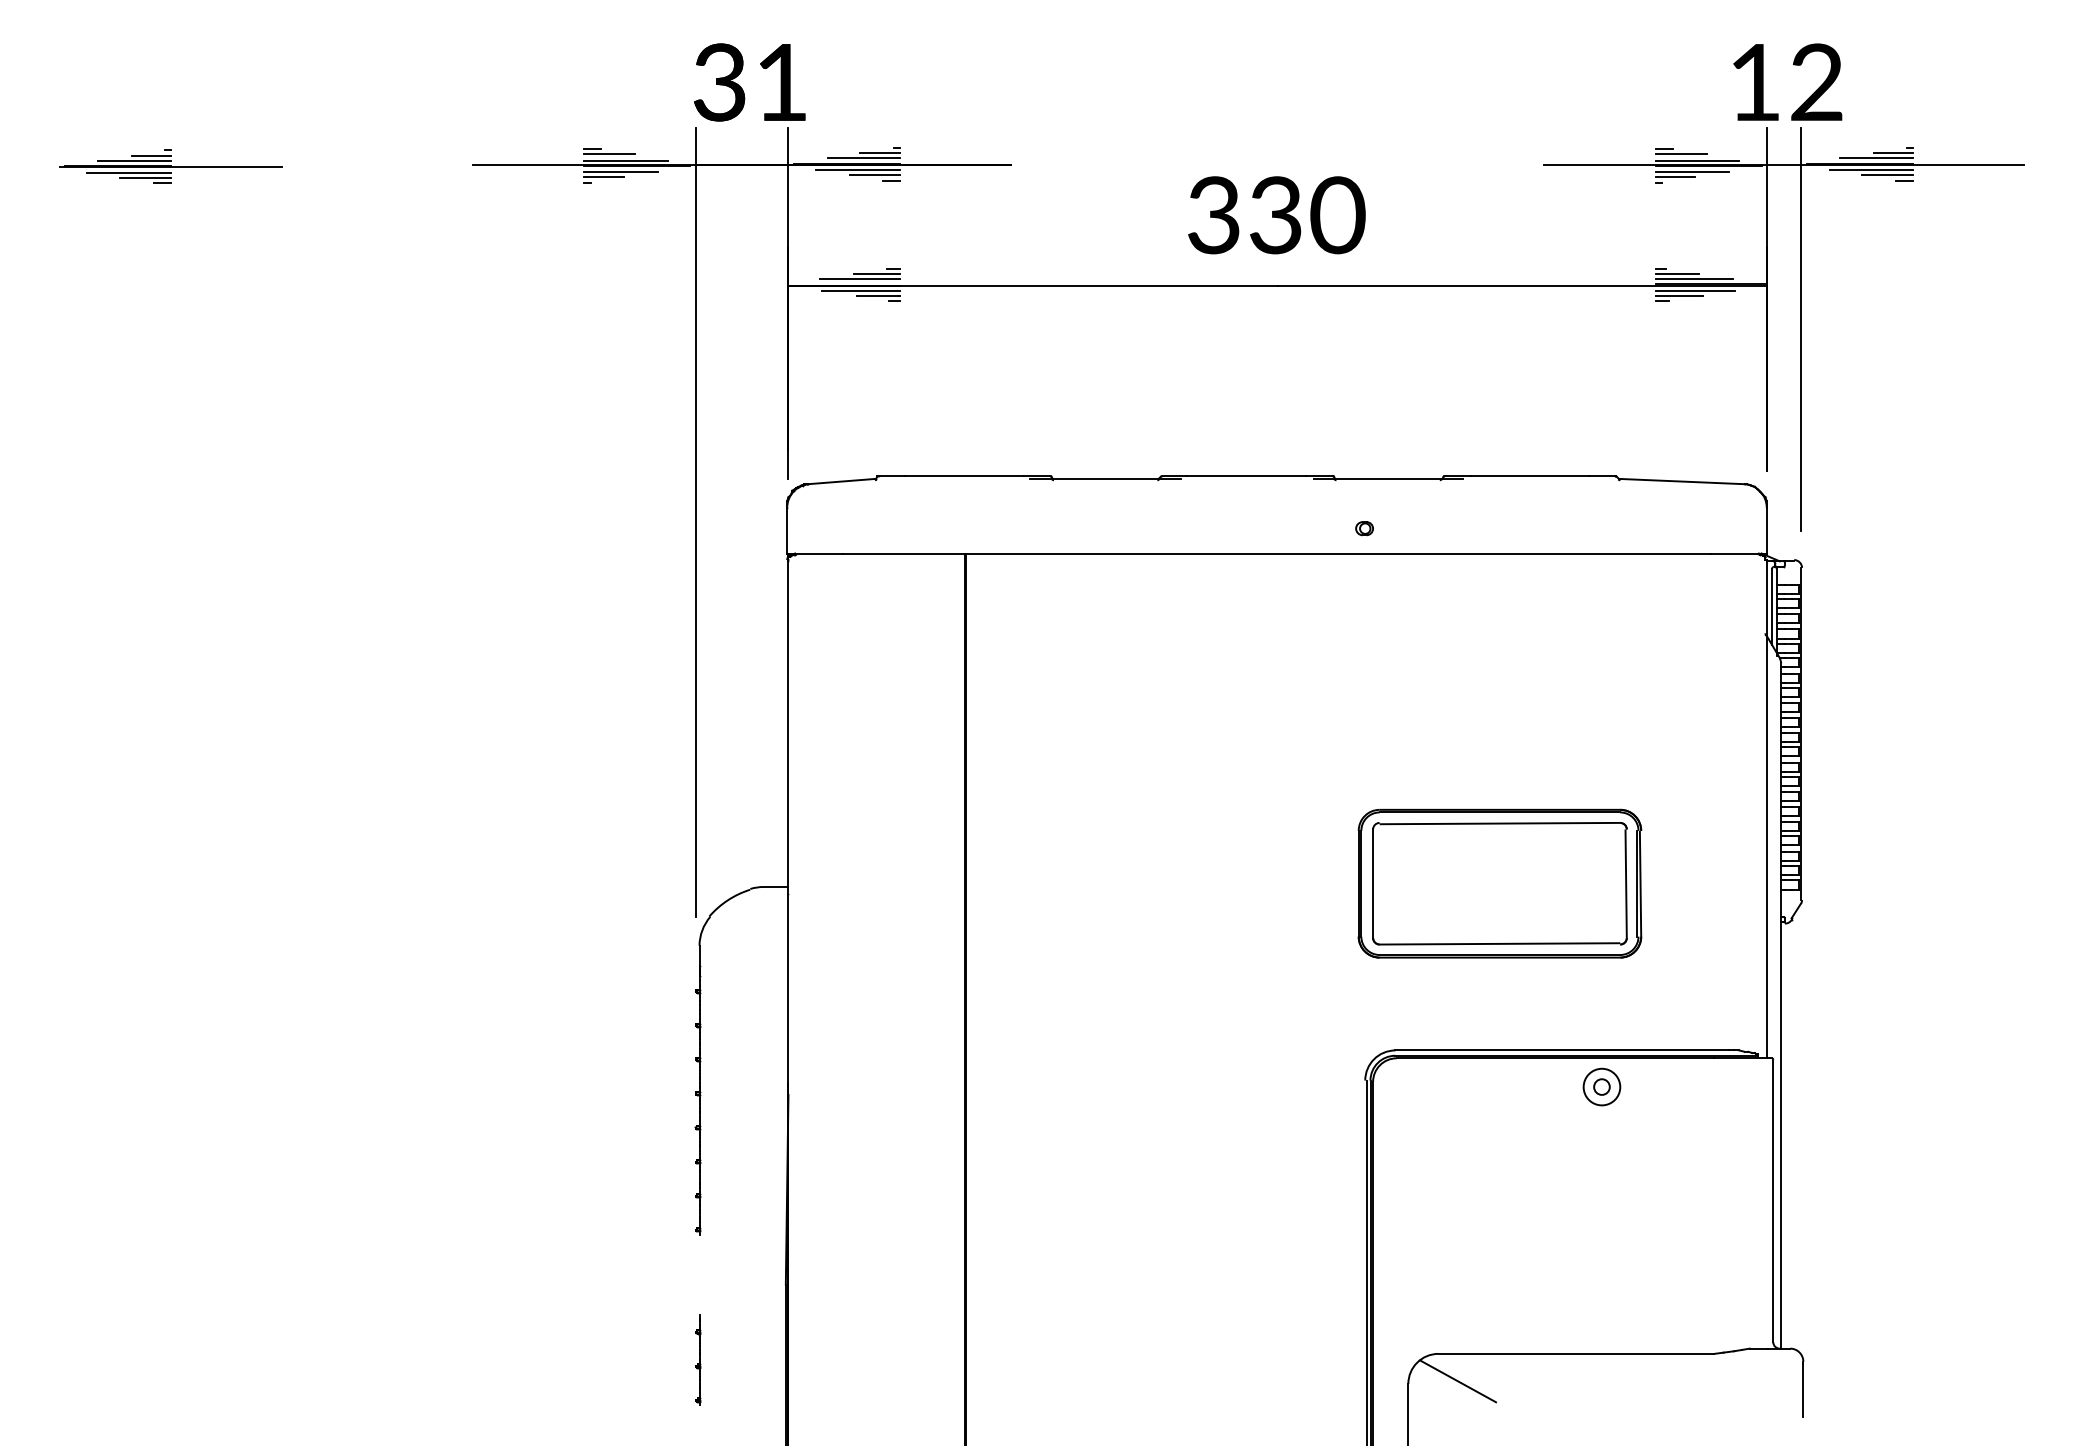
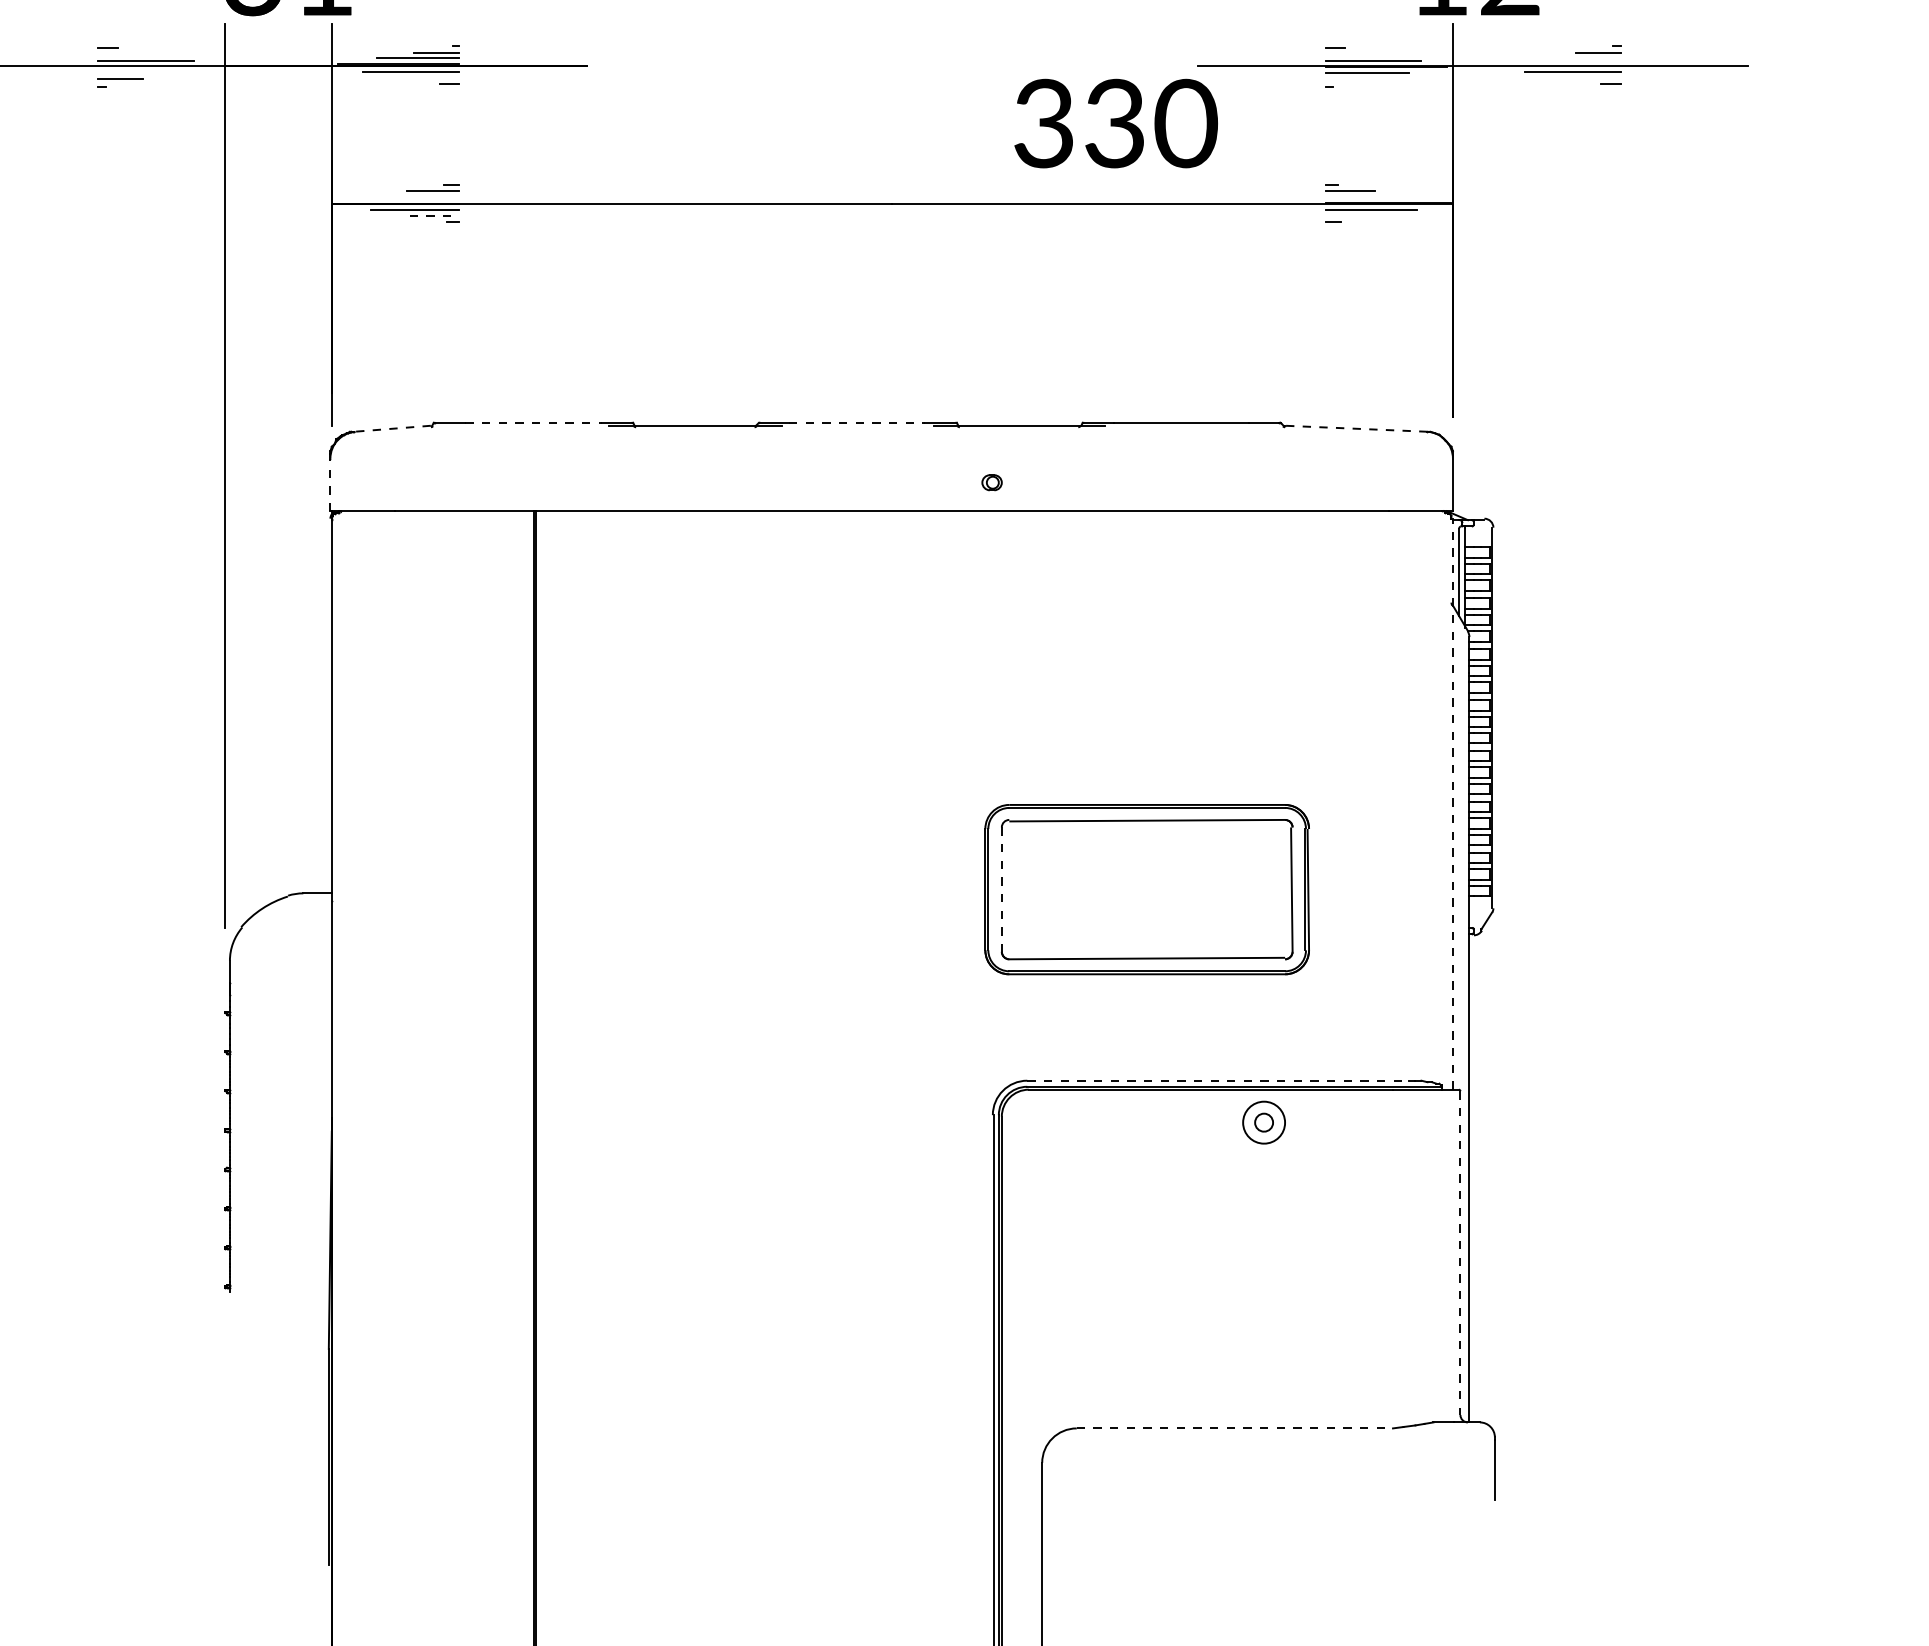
line: (609, 154) -> (126, 53), removed
line: (1680, 154) -> (1354, 53), removed
line: (1876, 158) -> (1578, 58), removed
line: (1860, 163) -> (1560, 64), removed
line: (637, 166) -> (158, 67), removed
line: (620, 171) -> (139, 73), removed
line: (874, 175) -> (430, 77), removed
line: (1887, 175) -> (1591, 77), removed
line: (1674, 176) -> (1347, 79), removed
part: (1276, 215) -> (1115, 123), moved
line: (859, 279) -> (413, 197), removed
line: (1693, 279) -> (1369, 197), removed
line: (878, 296) -> (435, 216), solid -> dashed
line: (1678, 296) -> (1351, 216), removed
line: (1800, 329) -> (1491, 254), removed
line: (964, 476) -> (533, 422), solid -> dashed
line: (1246, 476) -> (856, 422), solid -> dashed
line: (840, 481) -> (391, 428), solid -> dashed
line: (1681, 481) -> (1355, 428), solid -> dashed
line: (787, 530) -> (330, 484), solid -> dashed
line: (1766, 808) -> (1452, 803), solid -> dashed
line: (1373, 884) -> (1002, 890), solid -> dashed
line: (1562, 1050) -> (1218, 1080), solid -> dashed
line: (1773, 1201) -> (1460, 1253), solid -> dashed
line: (1576, 1353) -> (1234, 1427), solid -> dashed
part: (698, 1359) -> (228, 1434), removed
line: (1458, 1381) -> (1099, 1460), removed

